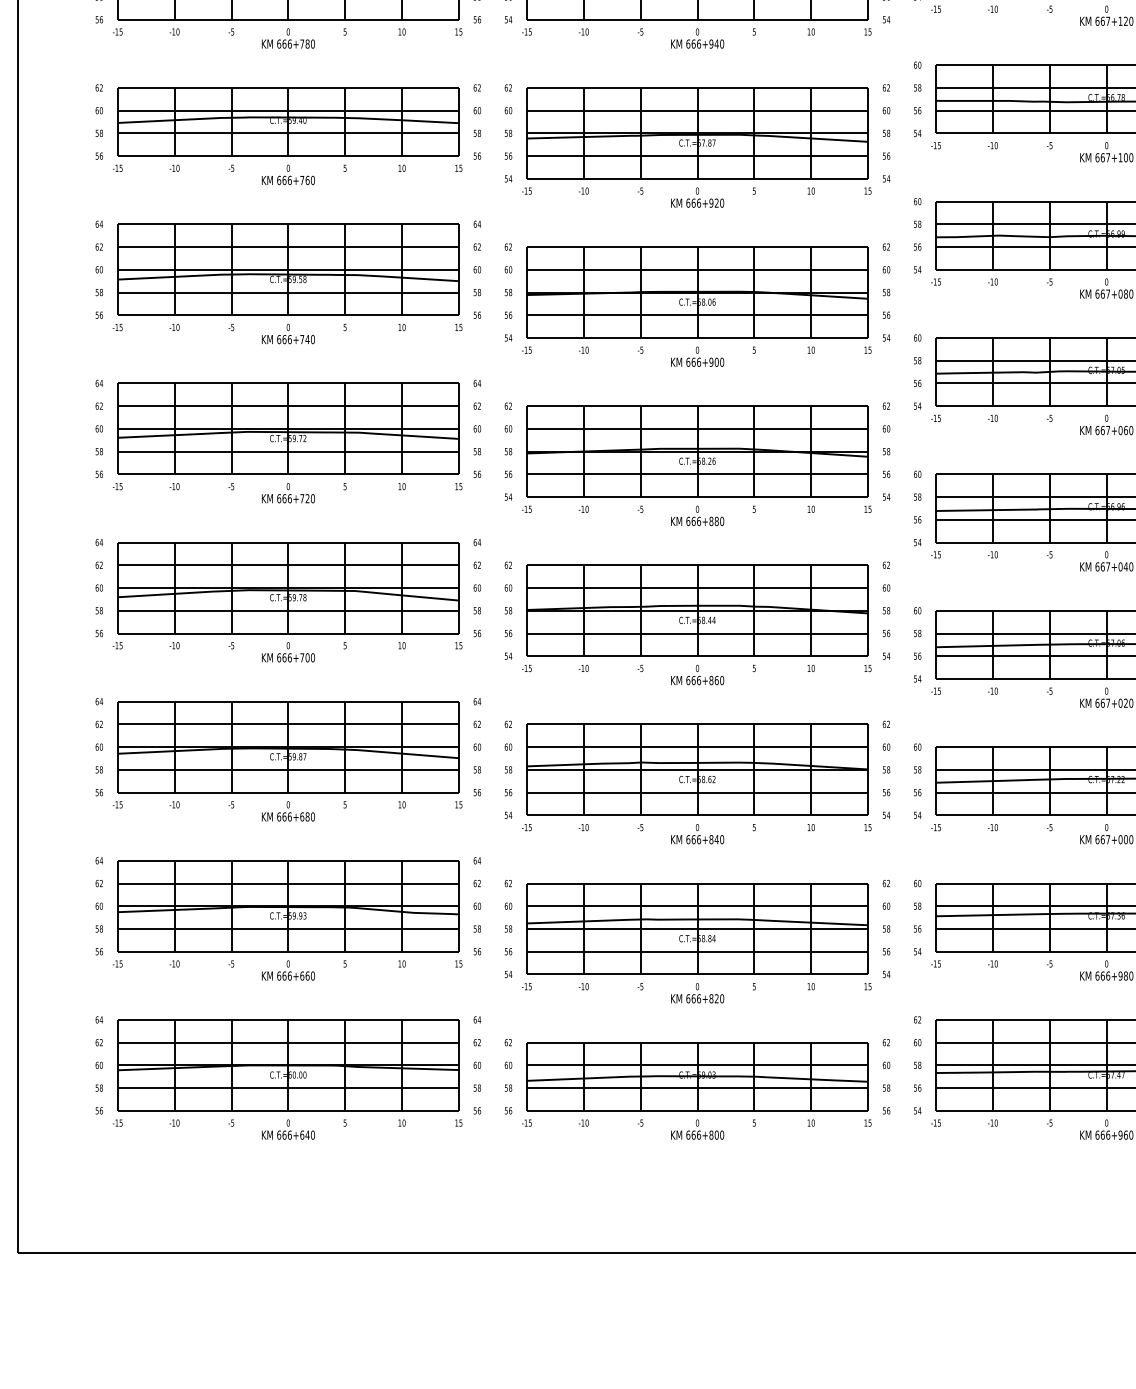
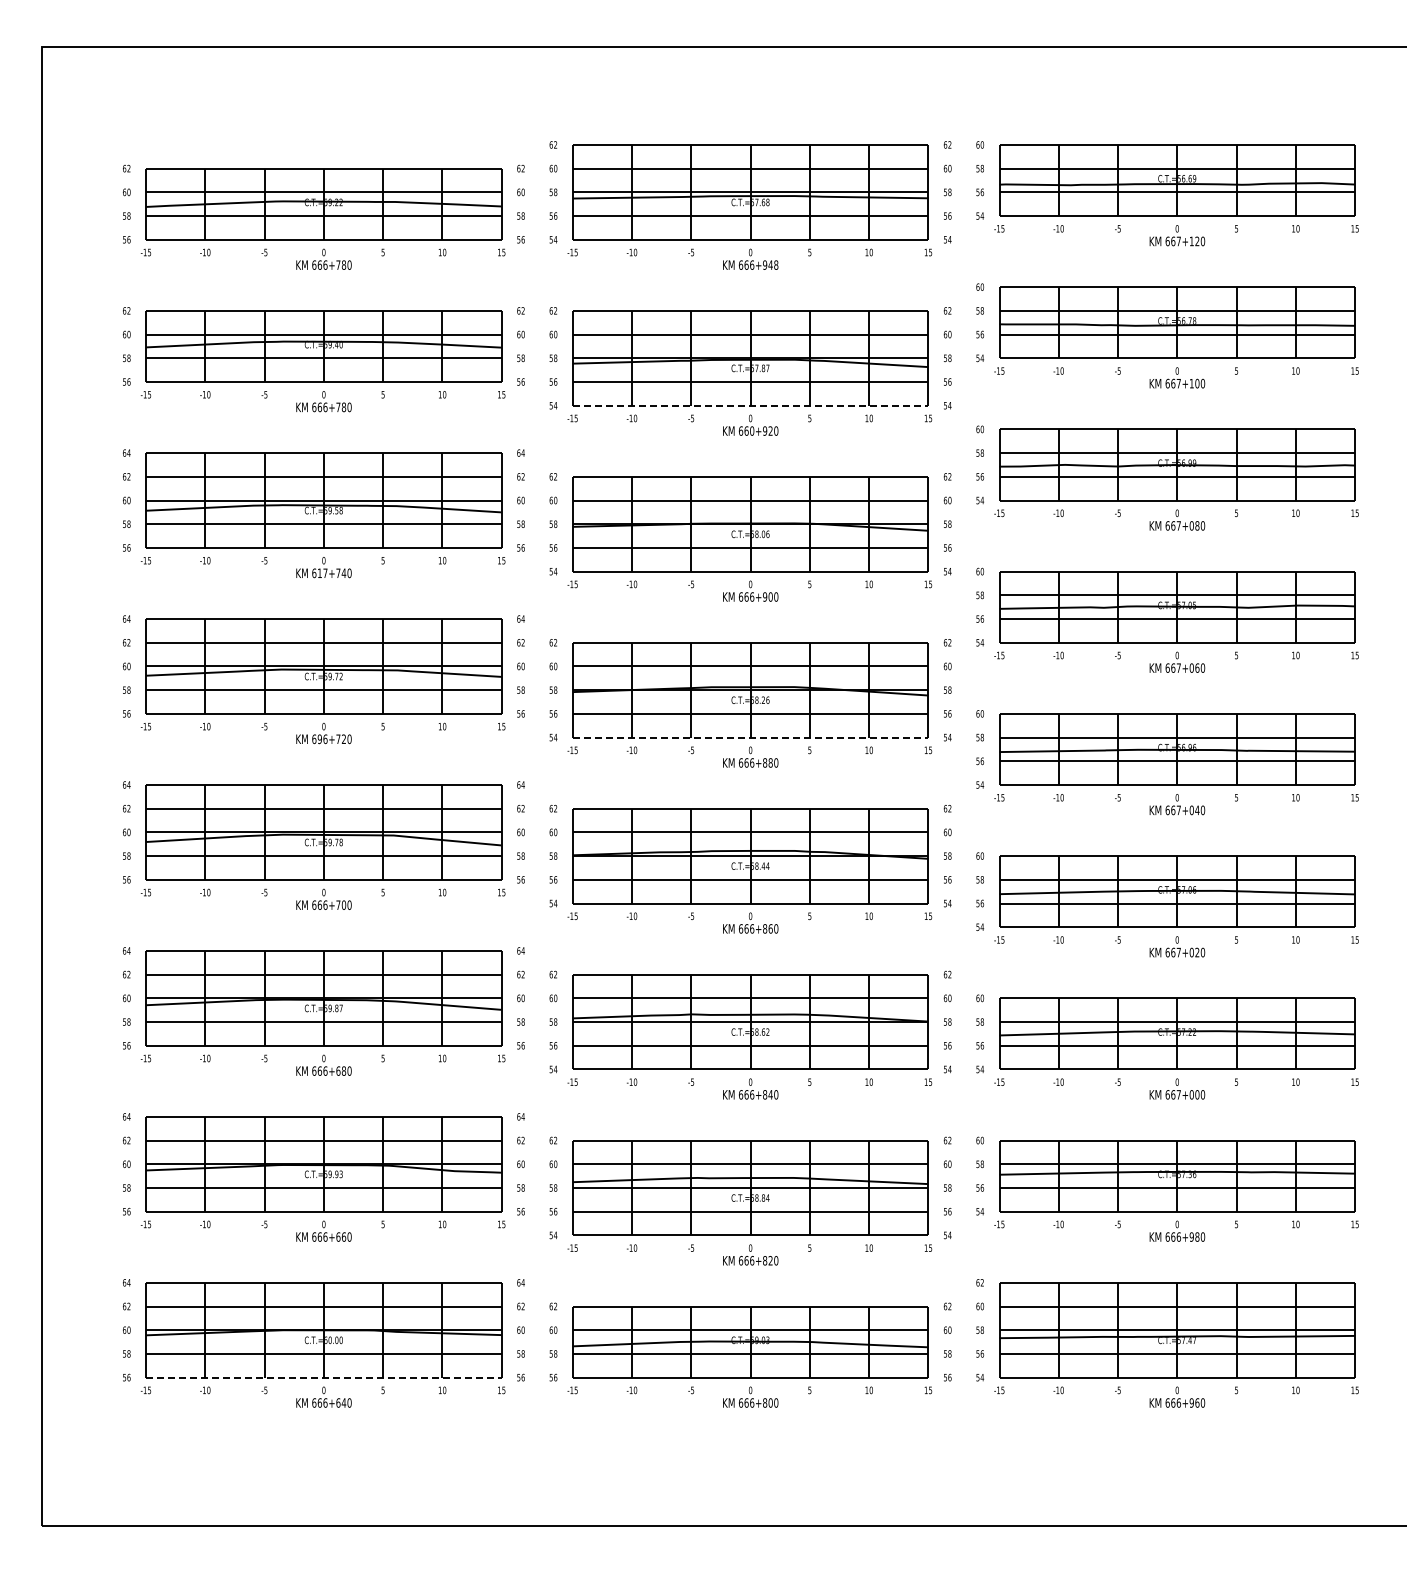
text: (722, 43) -> (776, 264), 666+940 -> 666+948
line: (697, 178) -> (750, 405), solid -> dashed
text: (307, 179) -> (343, 406), 666+760 -> 666+780
text: (699, 202) -> (752, 430), 666+920 -> 660+920
text: (287, 339) -> (322, 573), 666+740 -> 617+740
text: (284, 497) -> (319, 738), 666+720 -> 696+720
line: (697, 497) -> (750, 737), solid -> dashed
line: (287, 1110) -> (323, 1377), solid -> dashed

